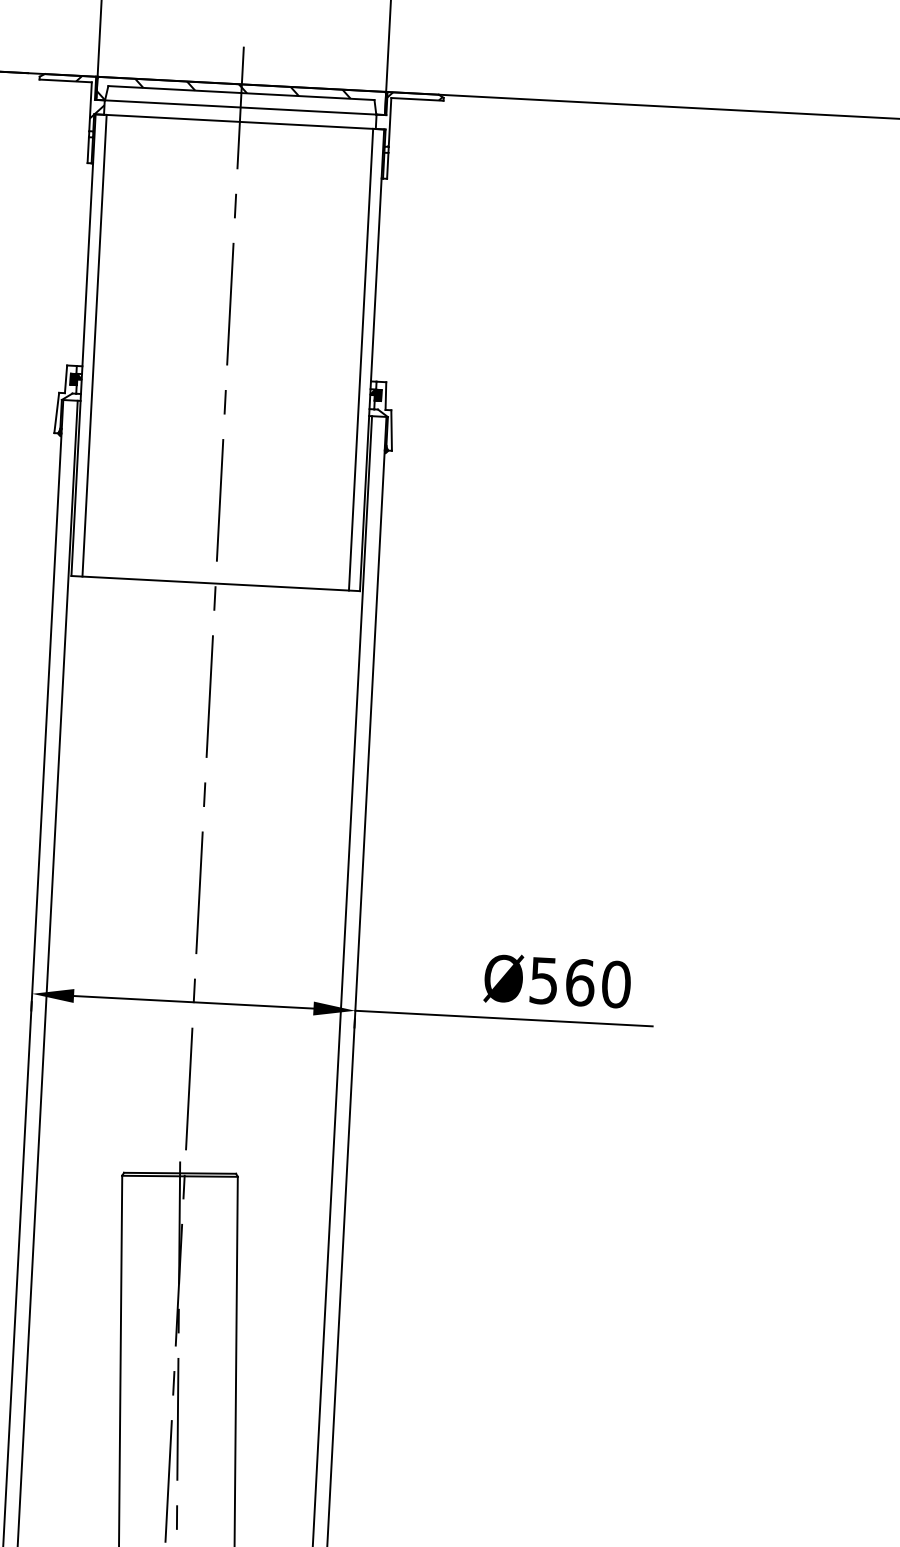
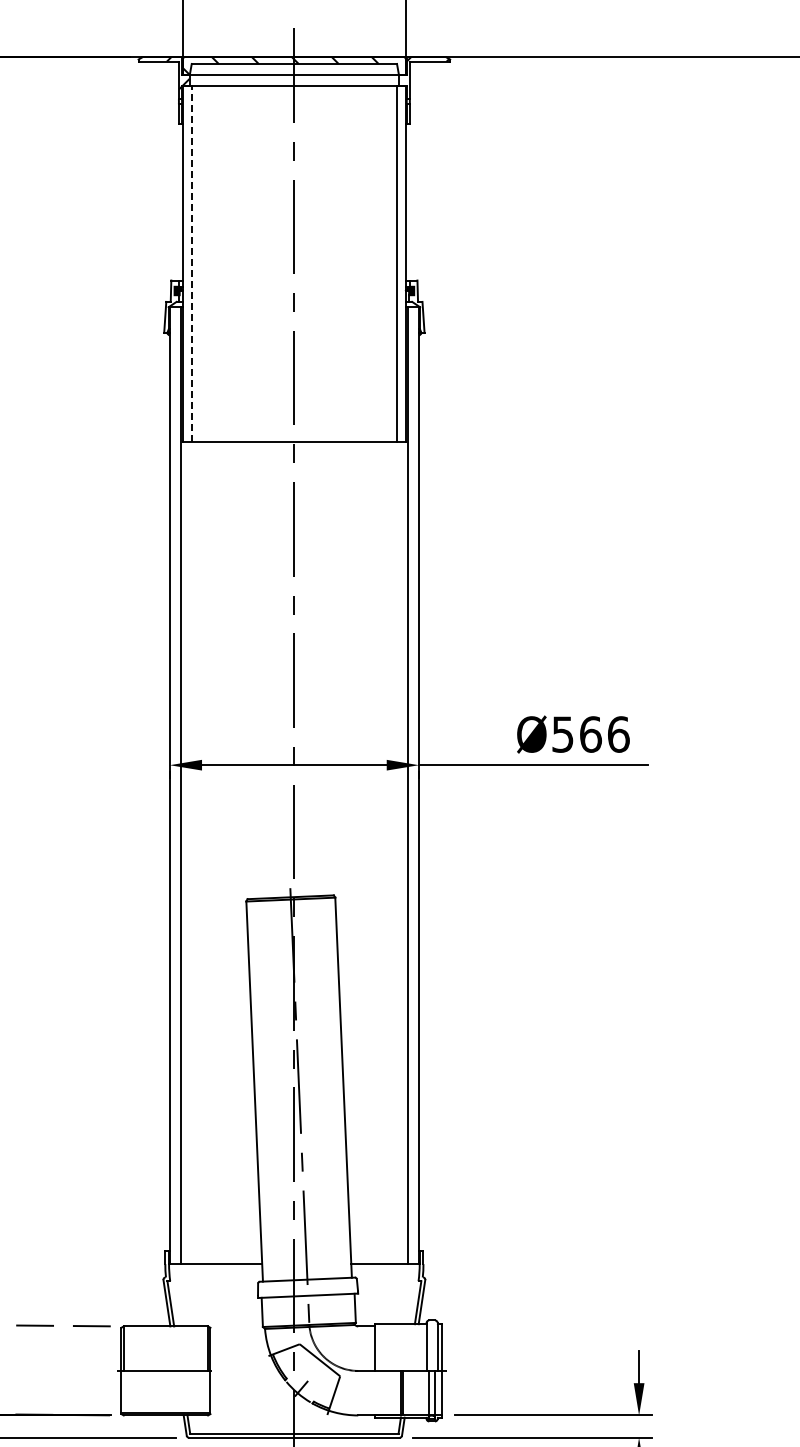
line: (94, 344) -> (191, 263), solid -> dashed
text: (616, 984) -> (618, 734), Ø560 -> Ø566

